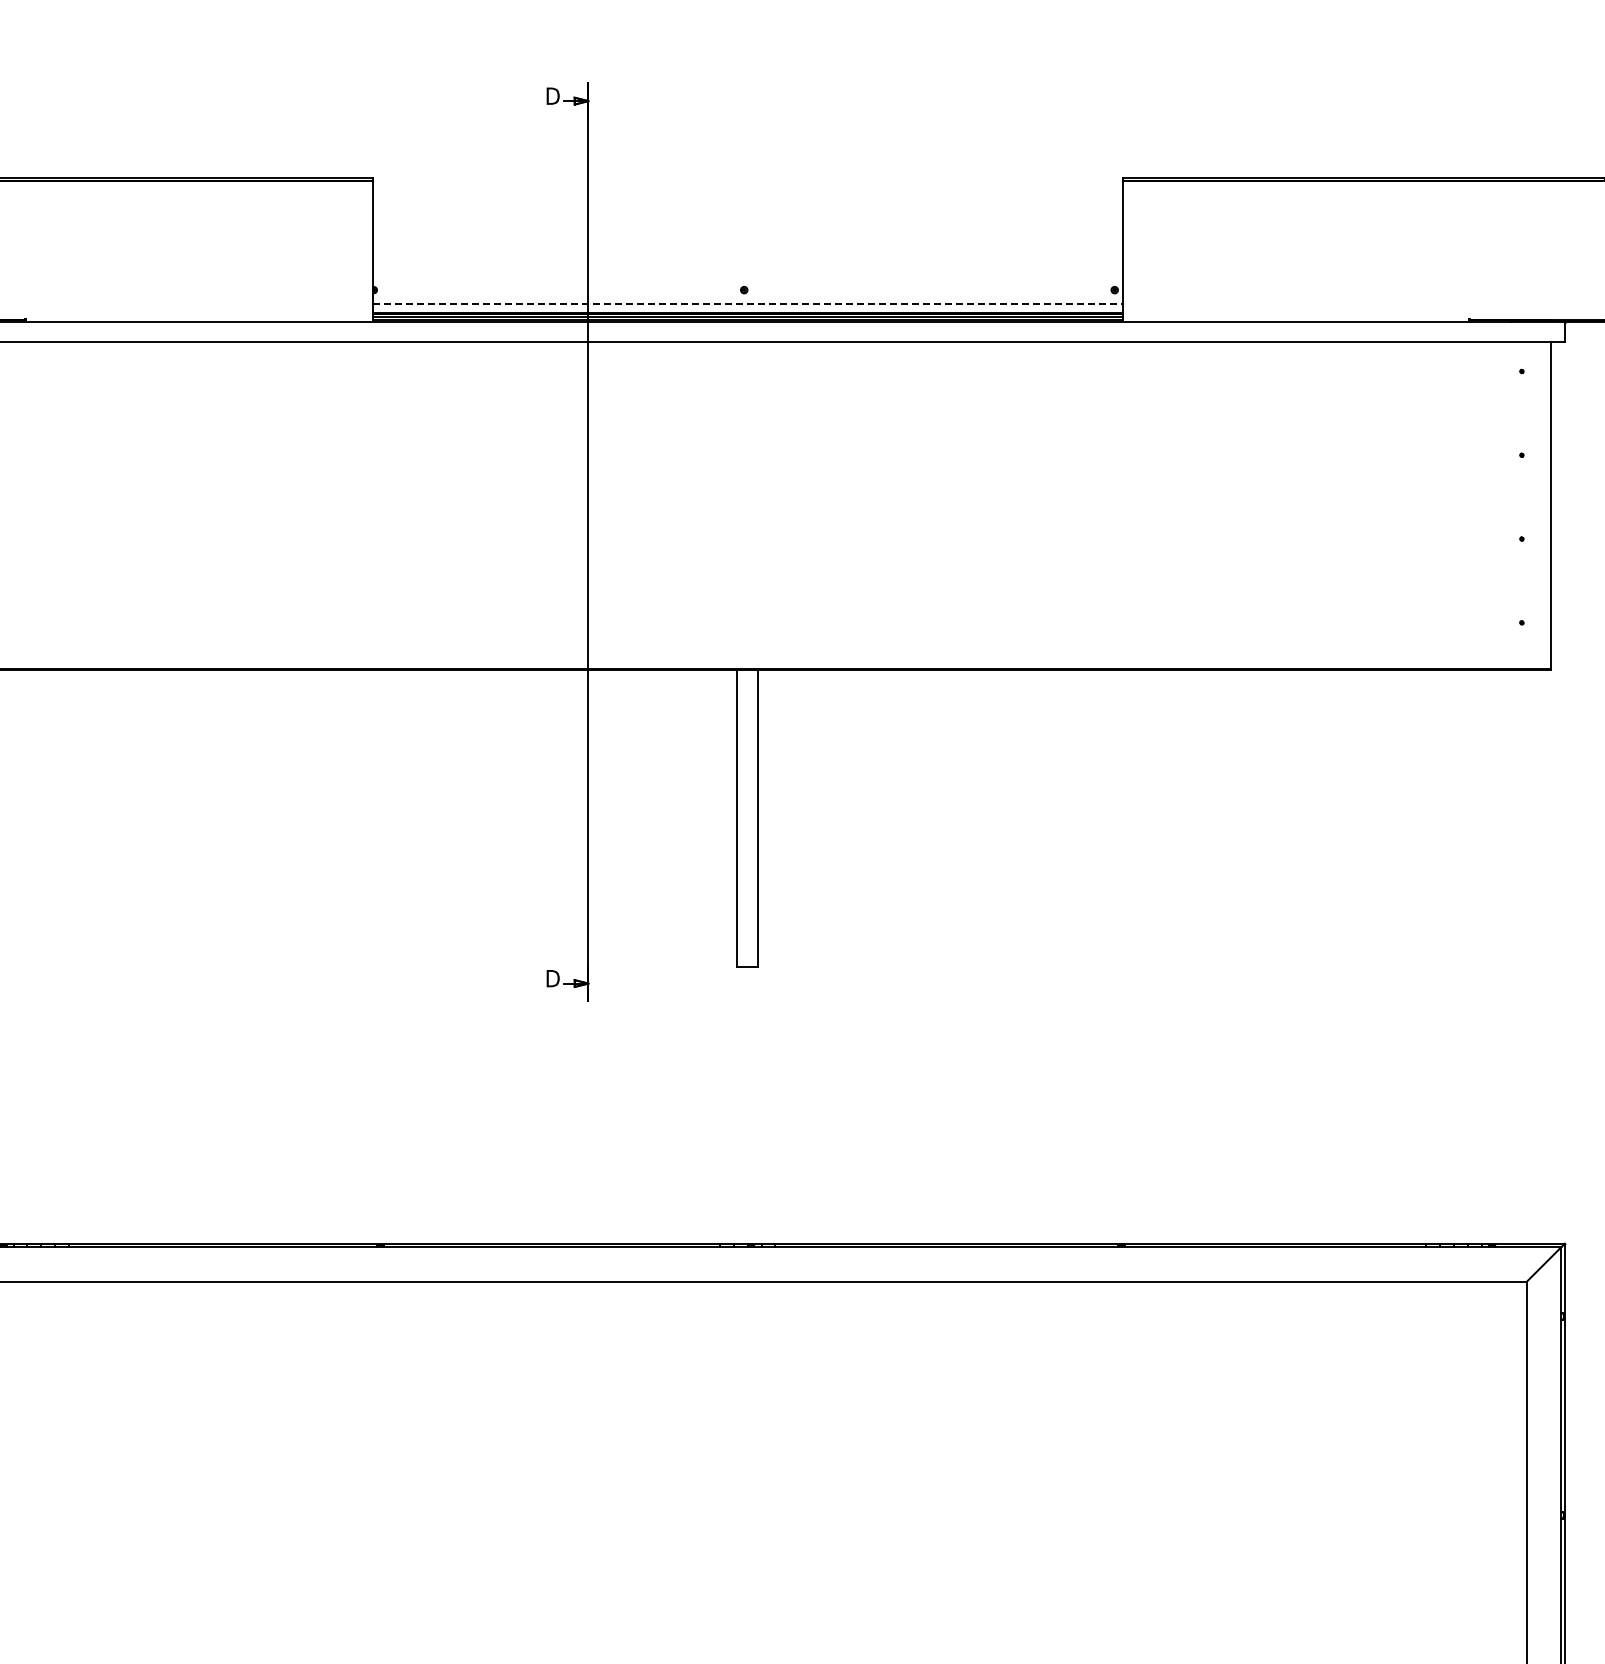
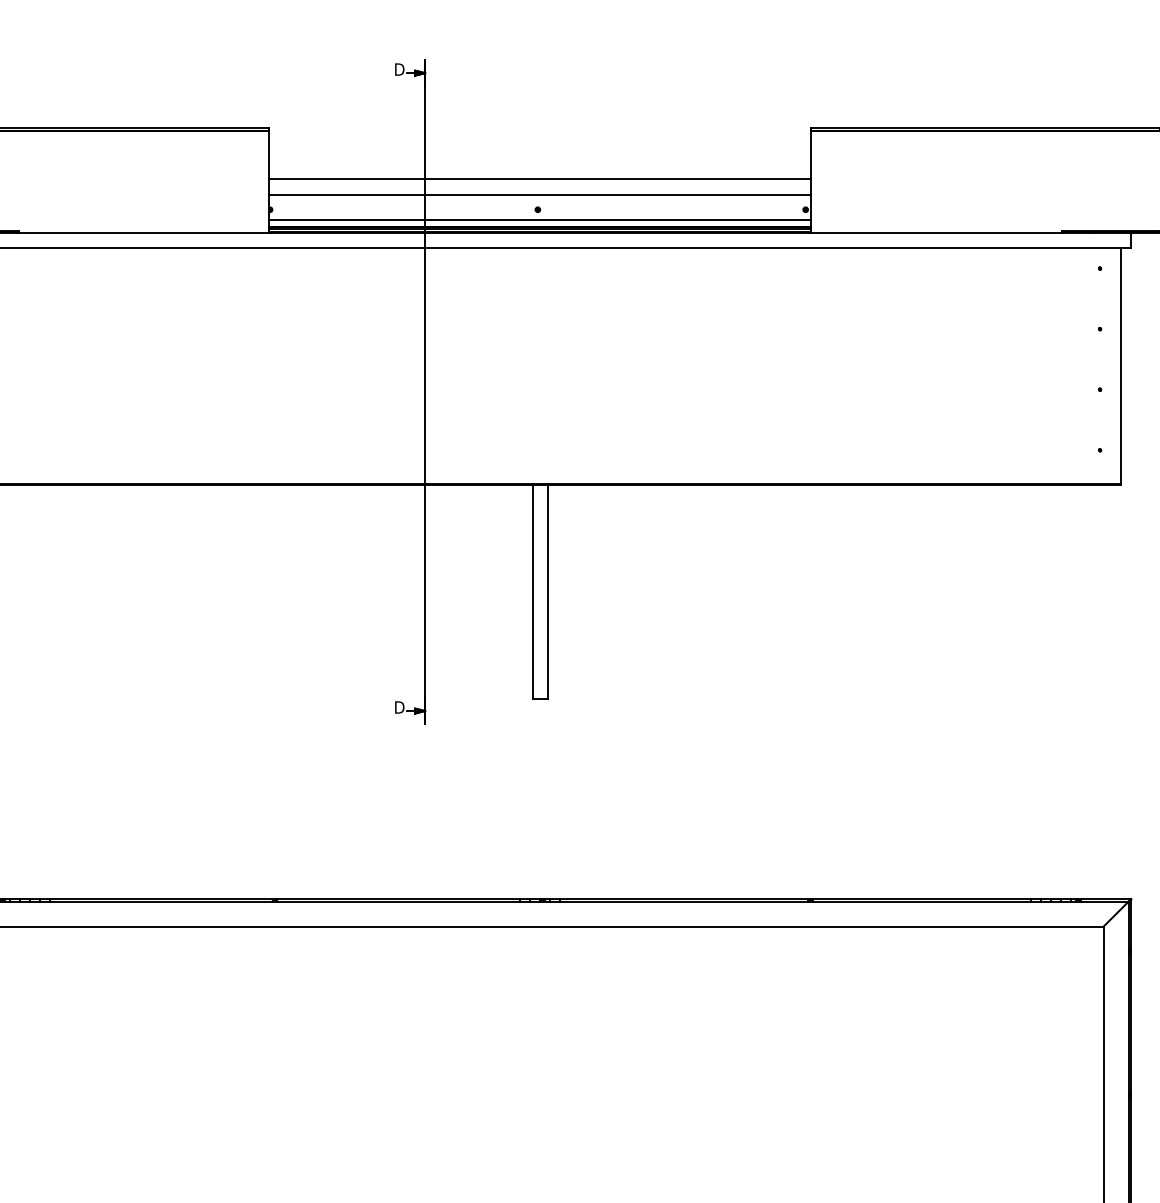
line: (747, 247) -> (540, 178), added
line: (747, 269) -> (540, 194), added
line: (747, 303) -> (540, 219), dashed -> solid

